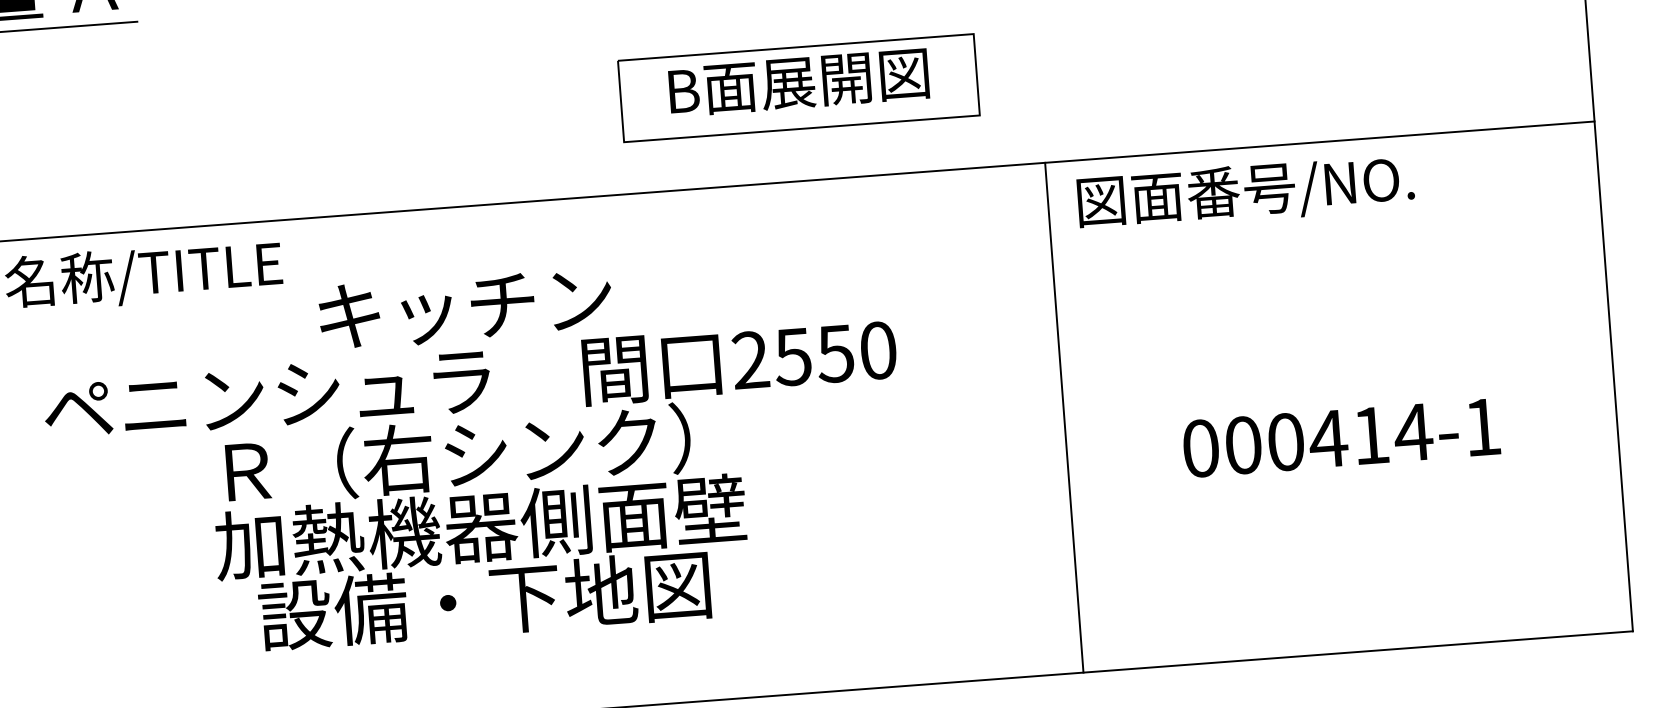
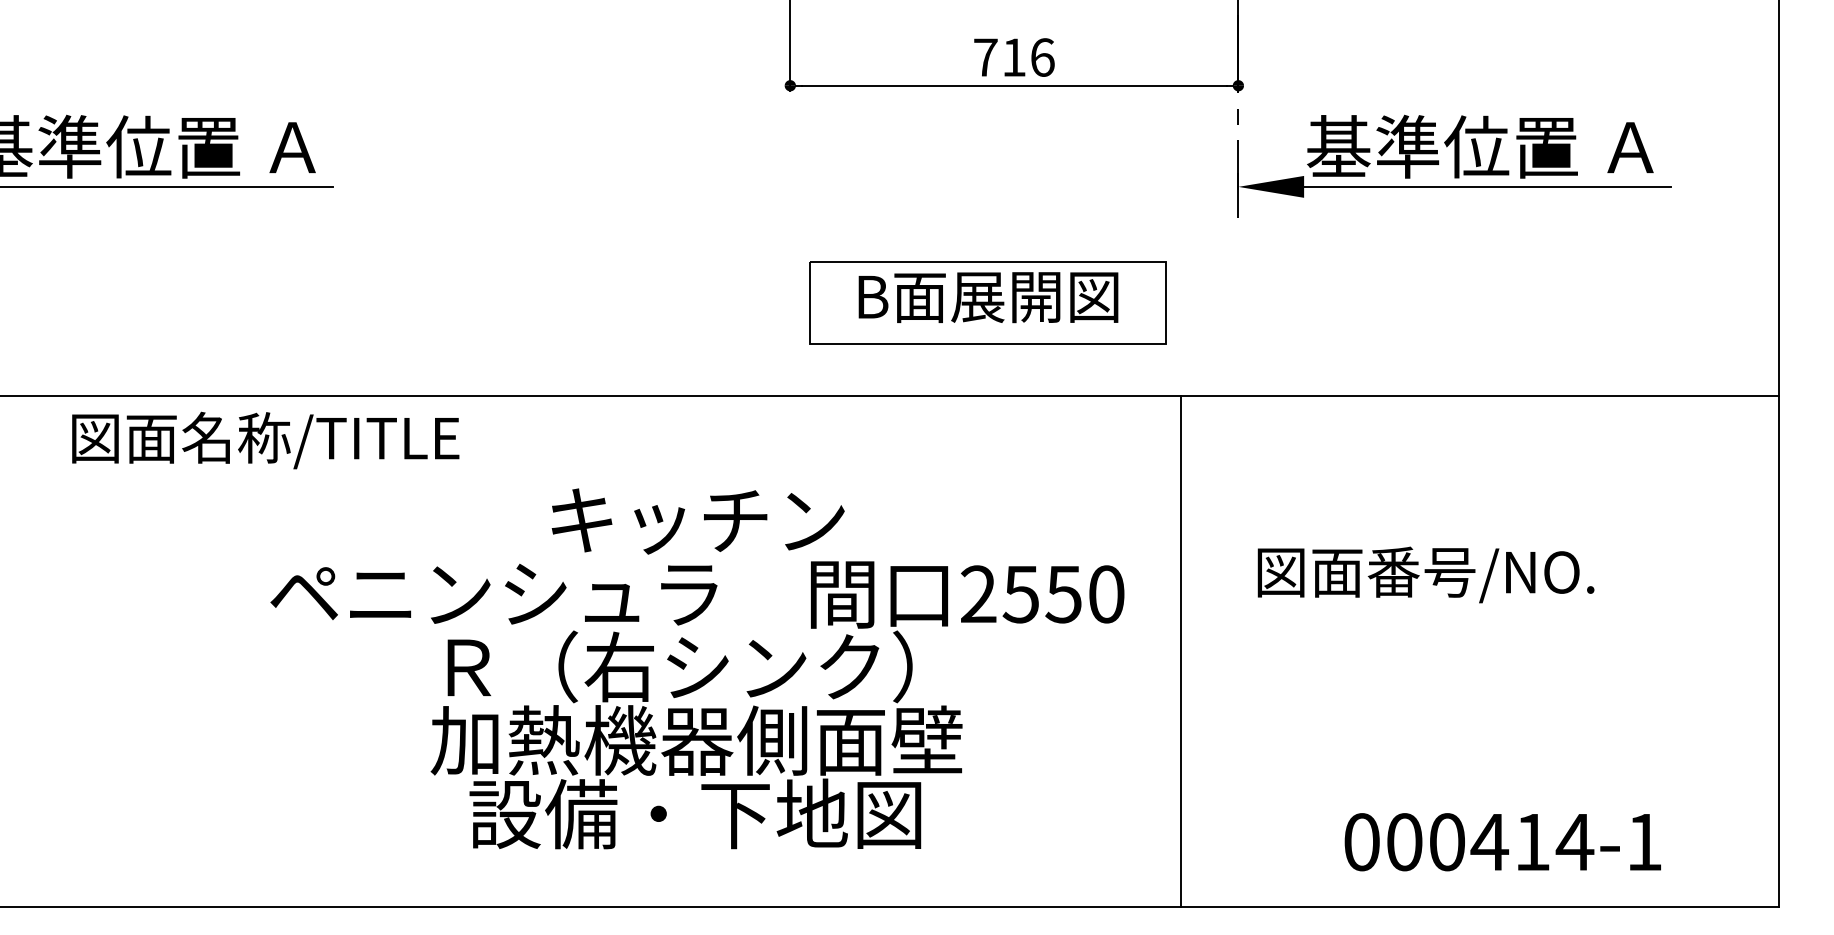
text: (1245, 192) -> (1425, 574), moved
line: (1064, 416) -> (1181, 650), moved
text: (1341, 438) -> (1502, 842), moved
text: (475, 455) -> (697, 668), moved

